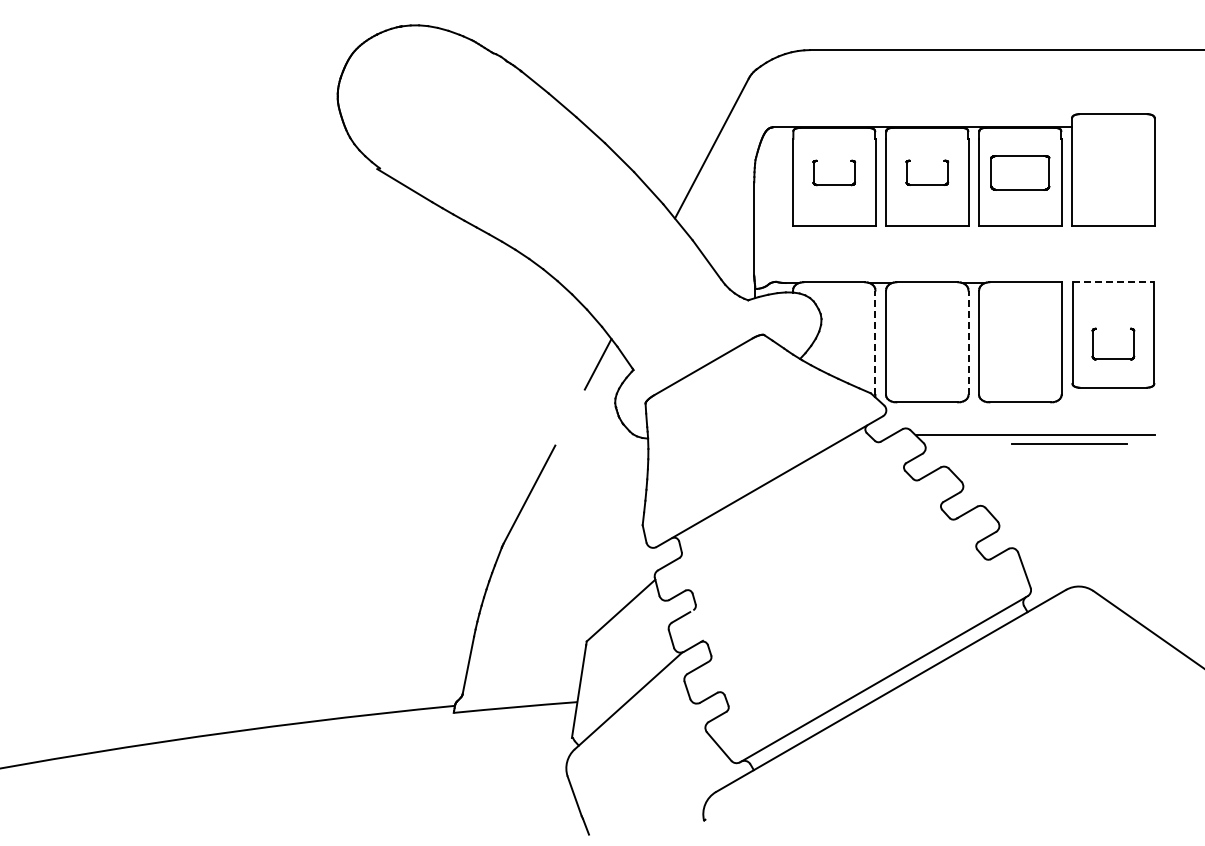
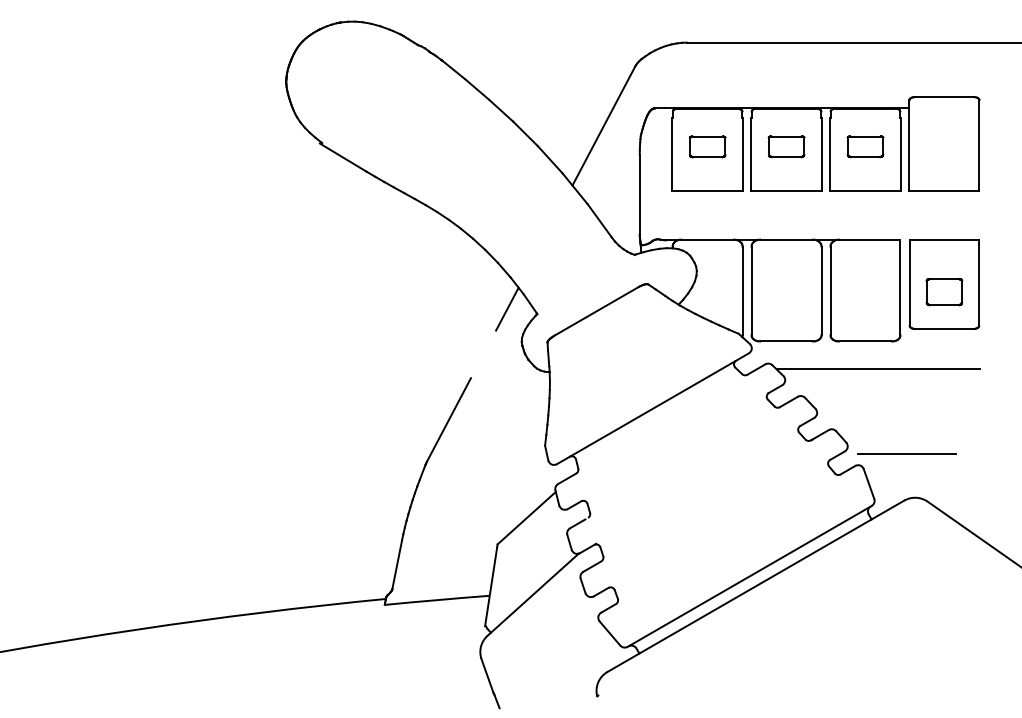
line: (834, 160) -> (707, 136), added
line: (927, 160) -> (786, 136), added
part: (1020, 172) -> (865, 146), size x0.71
line: (1113, 282) -> (944, 239), dashed -> solid
line: (1113, 328) -> (944, 278), added
line: (875, 342) -> (742, 290), dashed -> solid
line: (968, 342) -> (821, 290), dashed -> solid
line: (1069, 443) -> (907, 453), moved

